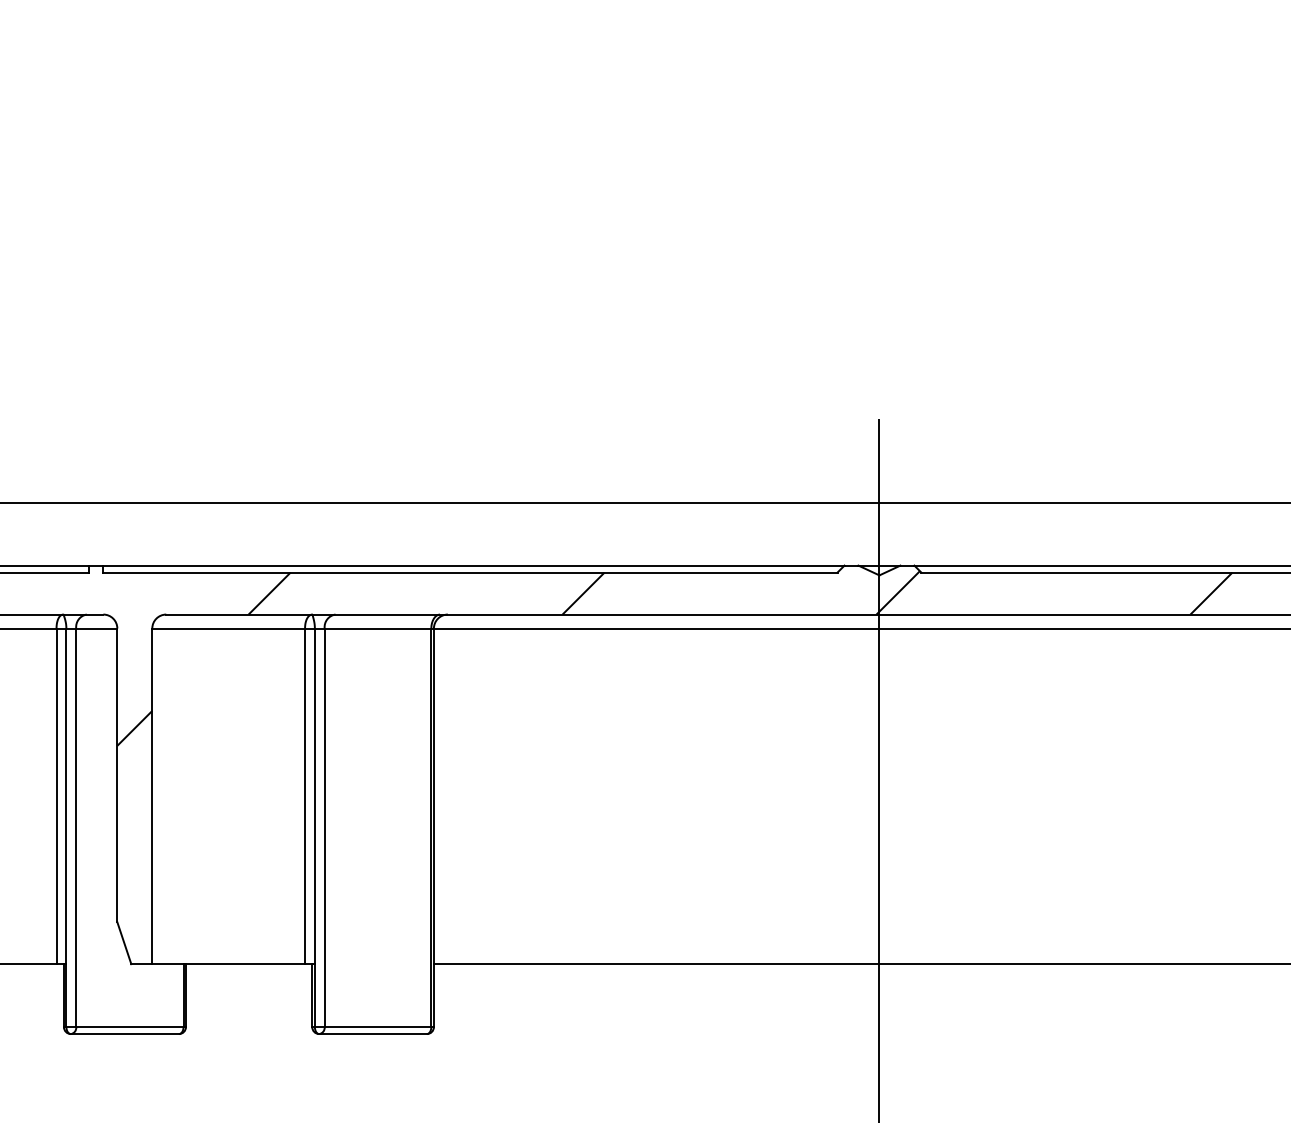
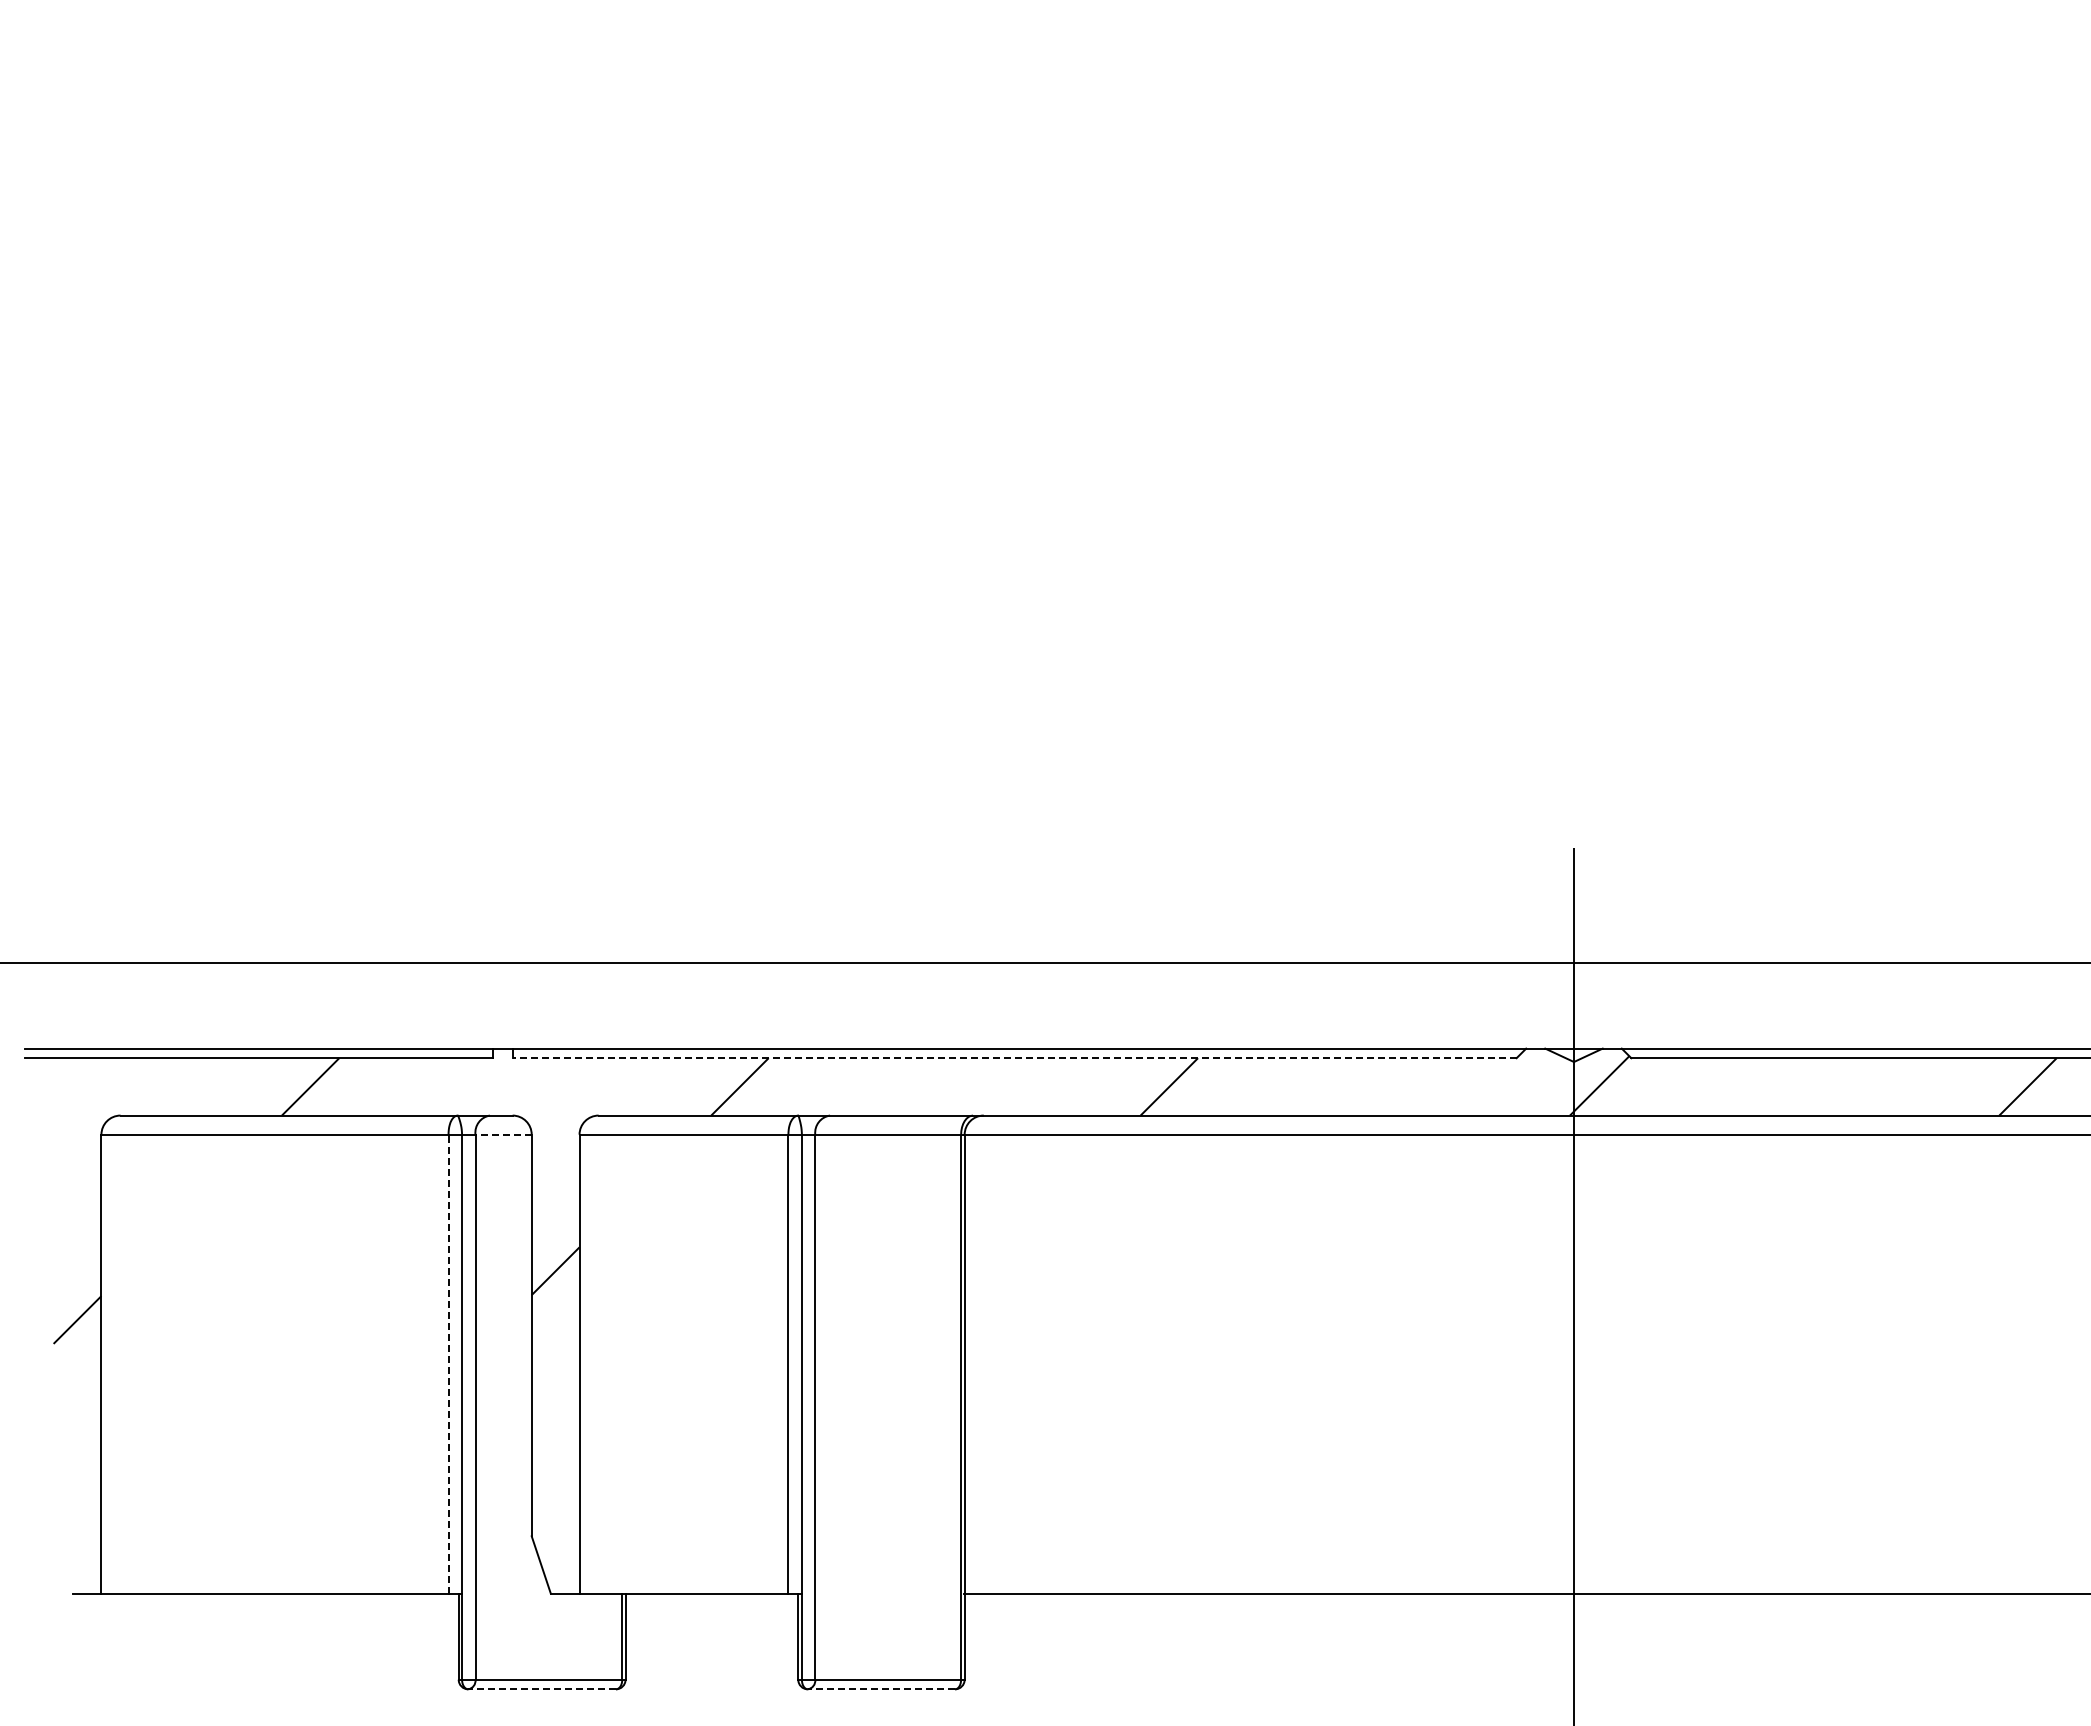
line: (470, 572) -> (1014, 1058), solid -> dashed
line: (96, 628) -> (503, 1134), solid -> dashed
line: (56, 795) -> (448, 1363), solid -> dashed
line: (125, 1034) -> (542, 1689), solid -> dashed
line: (373, 1034) -> (881, 1689), solid -> dashed

